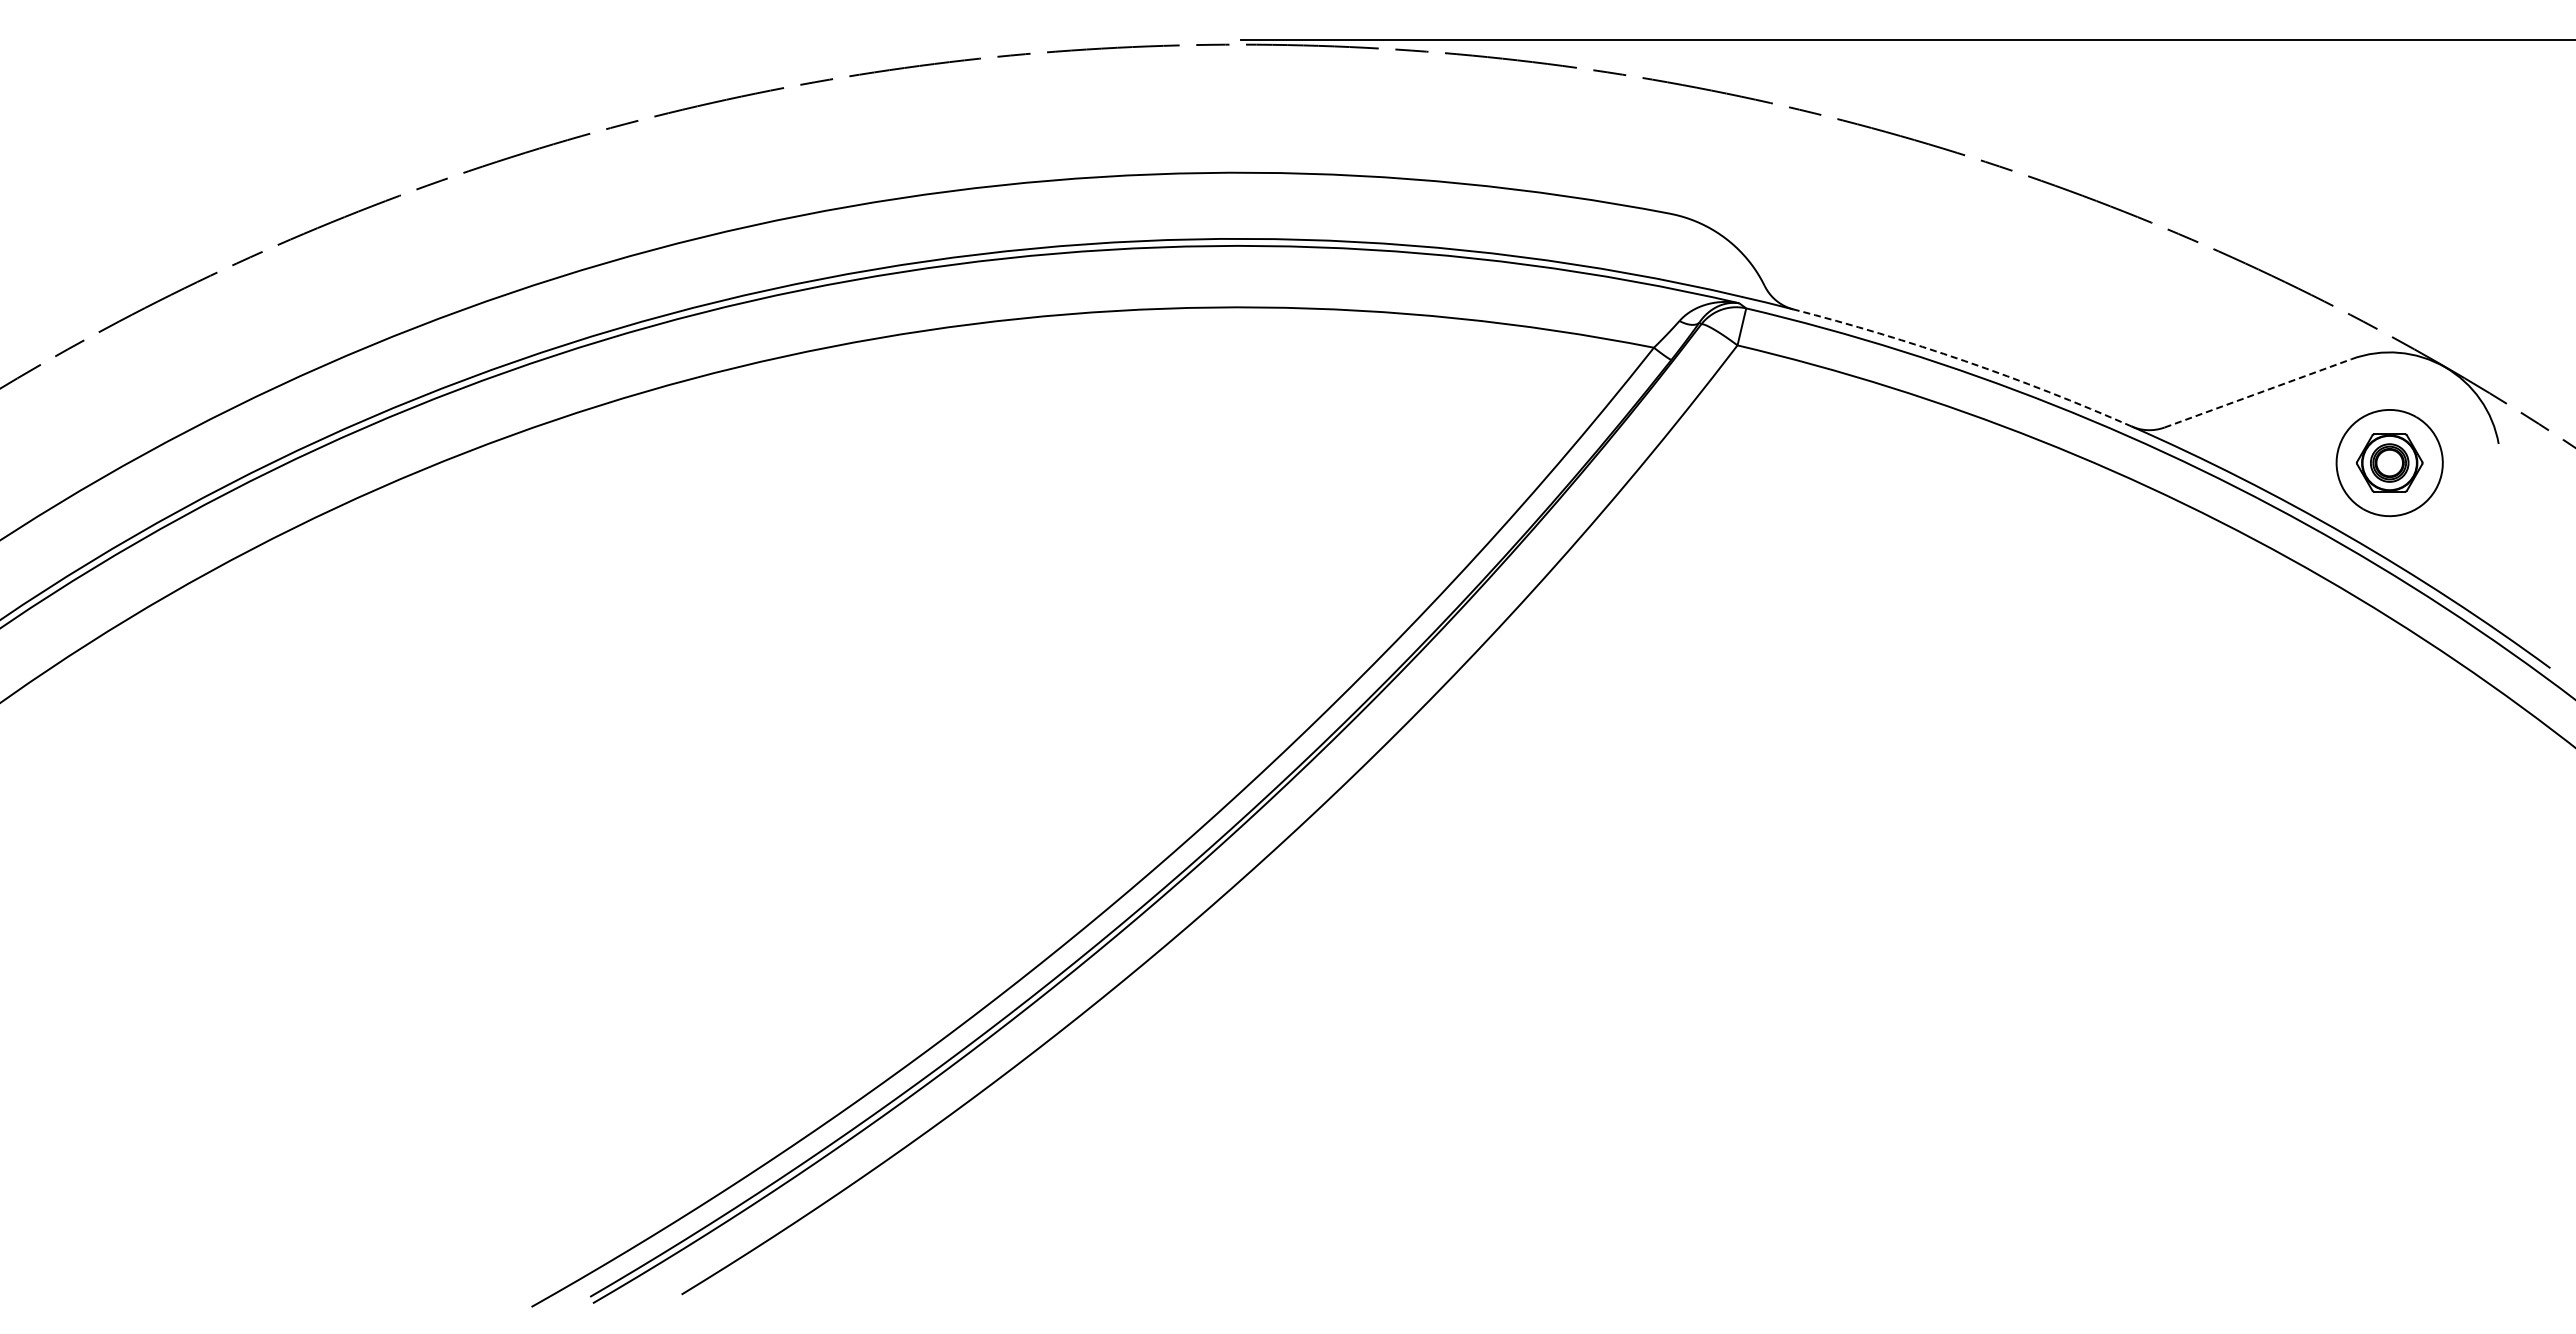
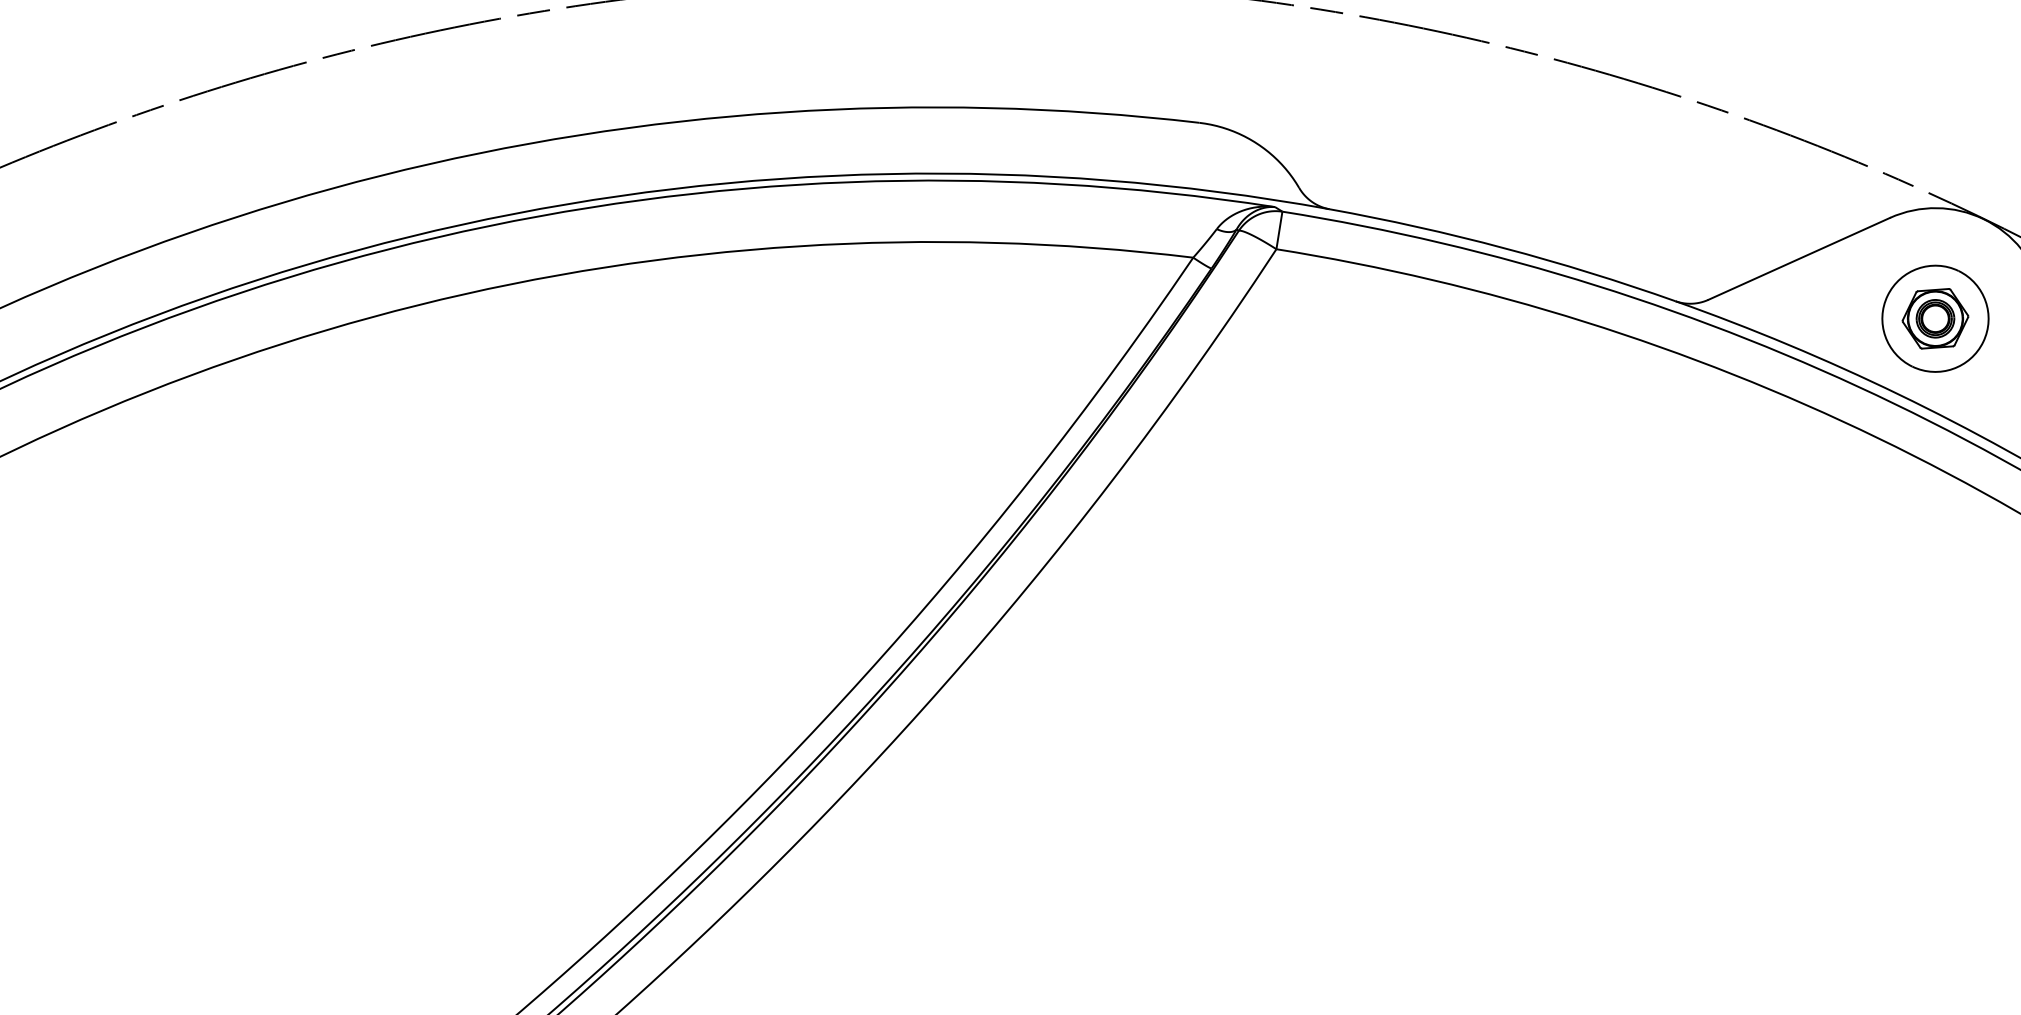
arc: (1964, 361) -> (1503, 248), dashed -> solid
line: (2258, 393) -> (1799, 259), dashed -> solid

